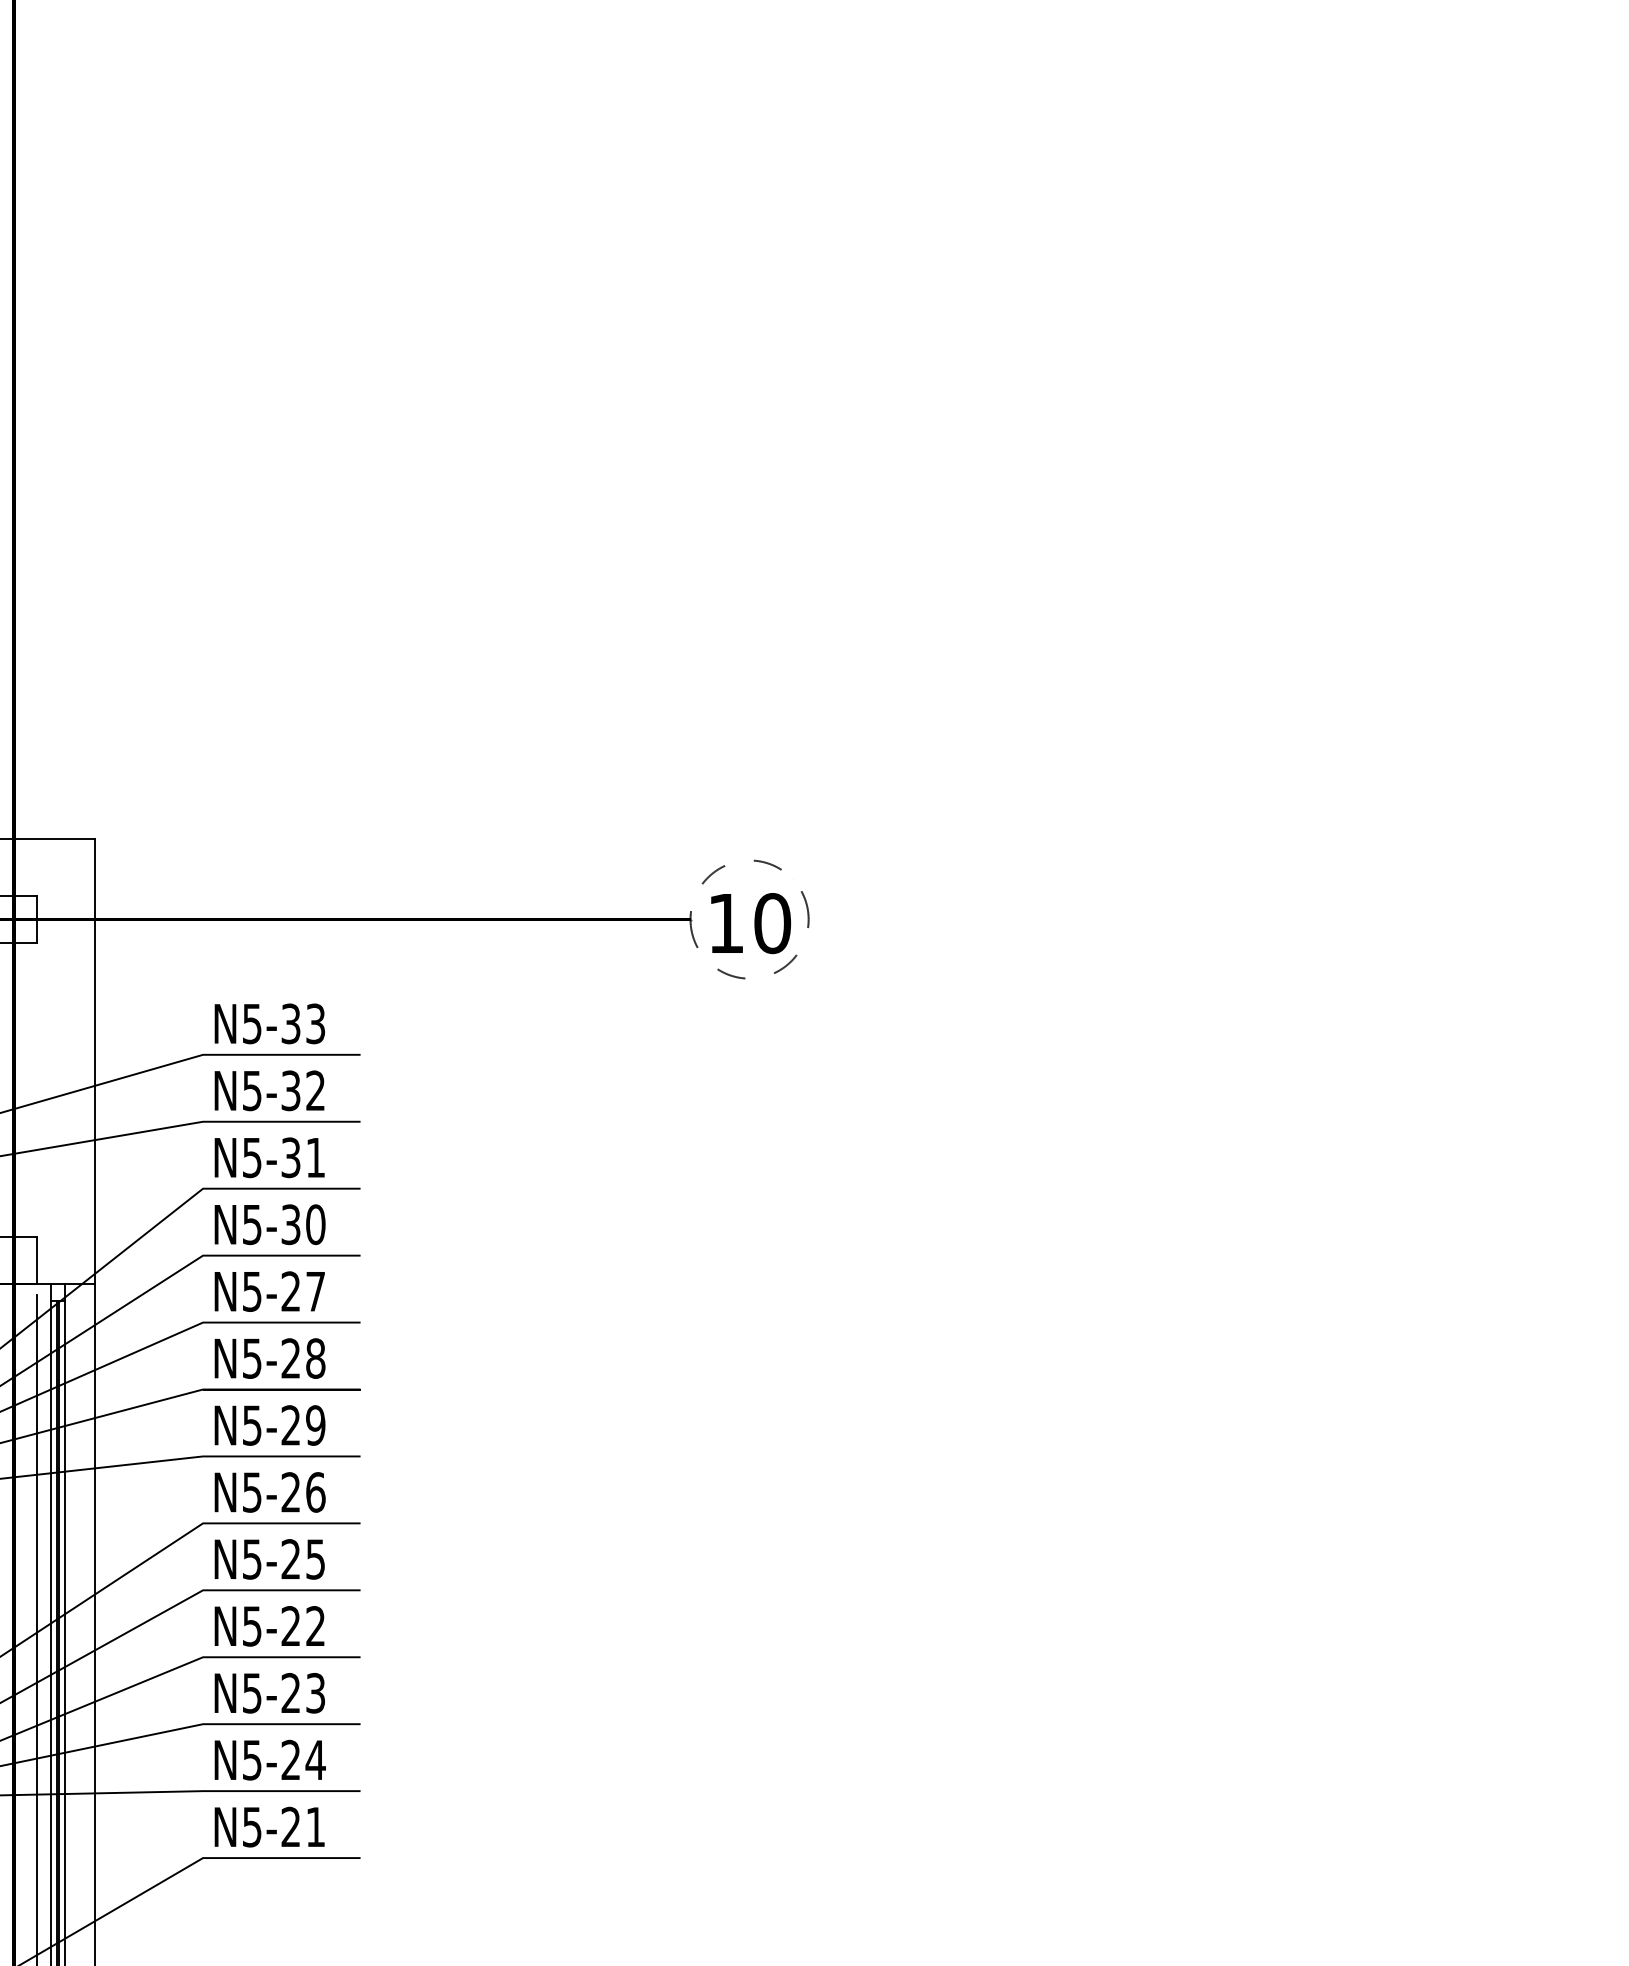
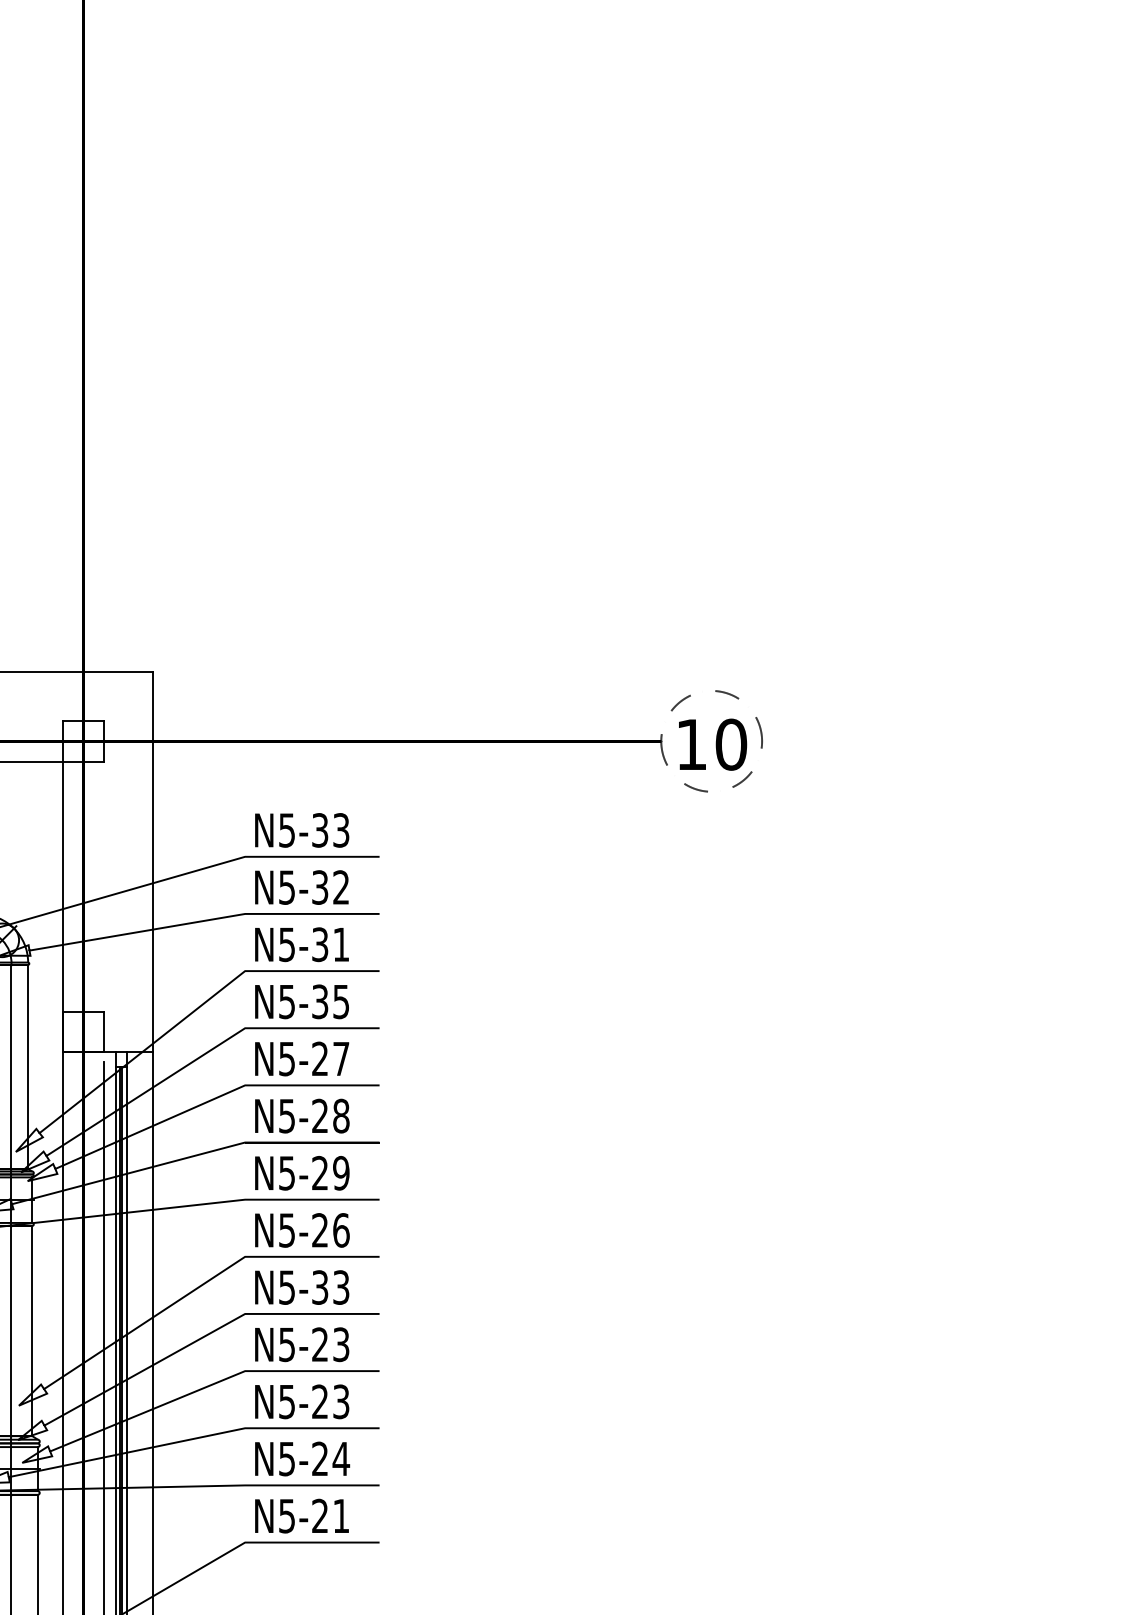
text: (315, 1224) -> (341, 1001), N5-30 -> N5-35
text: (303, 1559) -> (330, 1287), N5-25 -> N5-33
text: (315, 1626) -> (341, 1344), N5-22 -> N5-23

